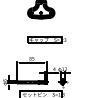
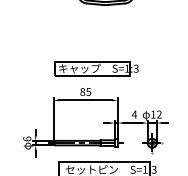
part: (46, 39) -> (95, 67), moved

